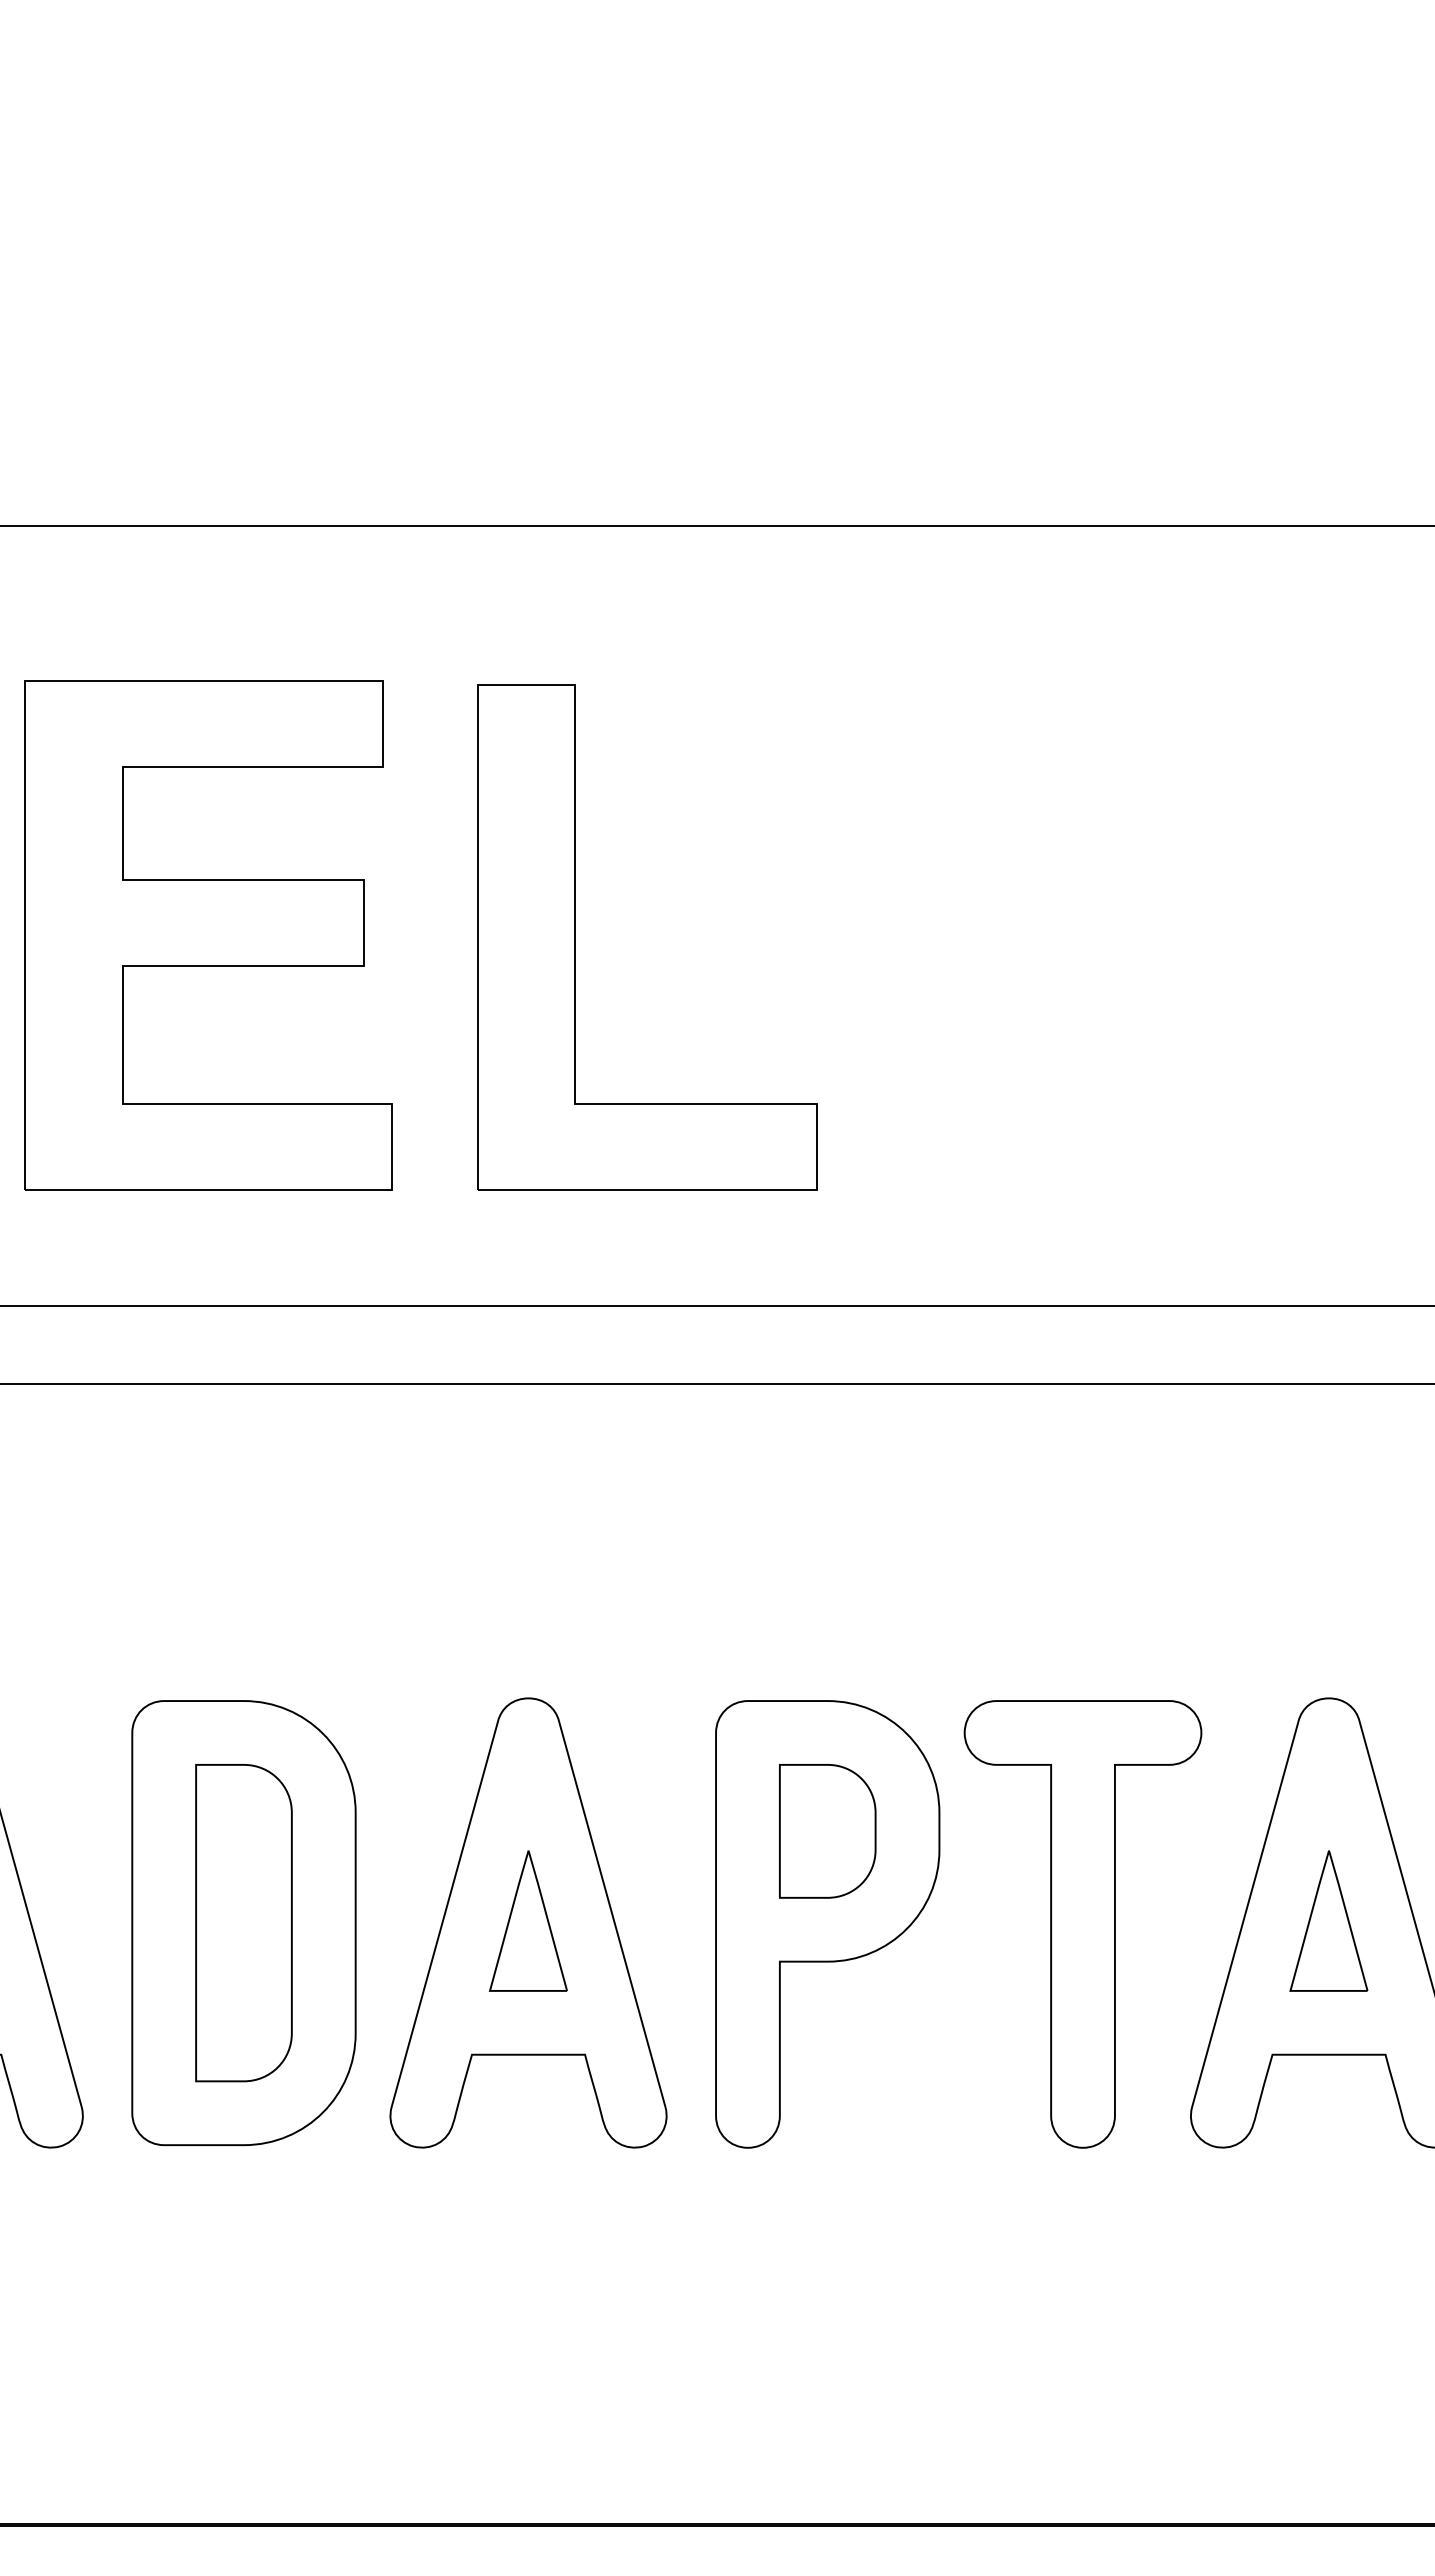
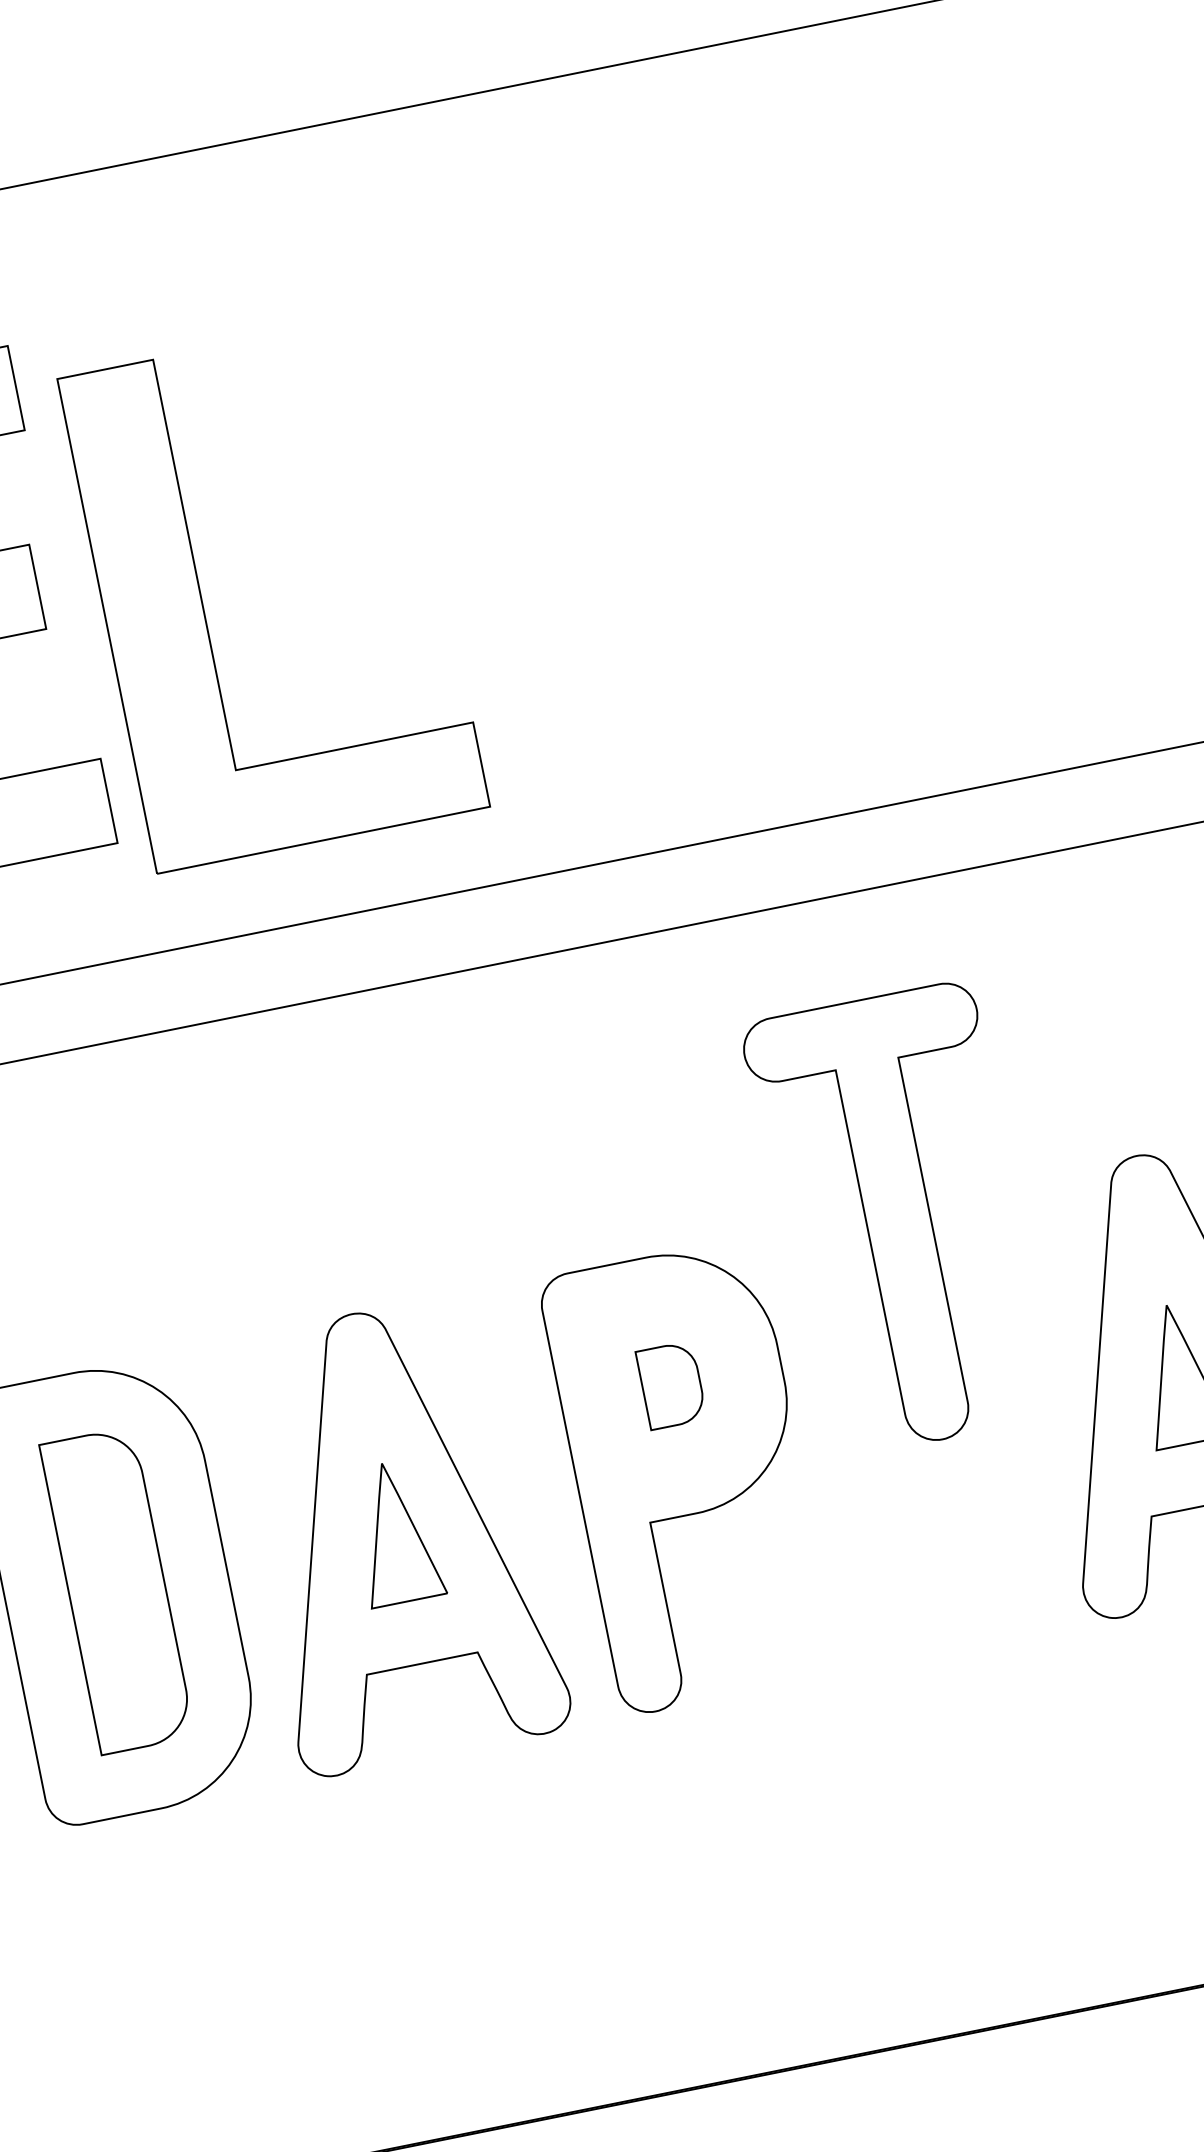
part: (575, 937) -> (203, 606), moved
part: (827, 1831) -> (671, 1385), size x0.6
part: (1082, 1924) -> (898, 1220), moved

